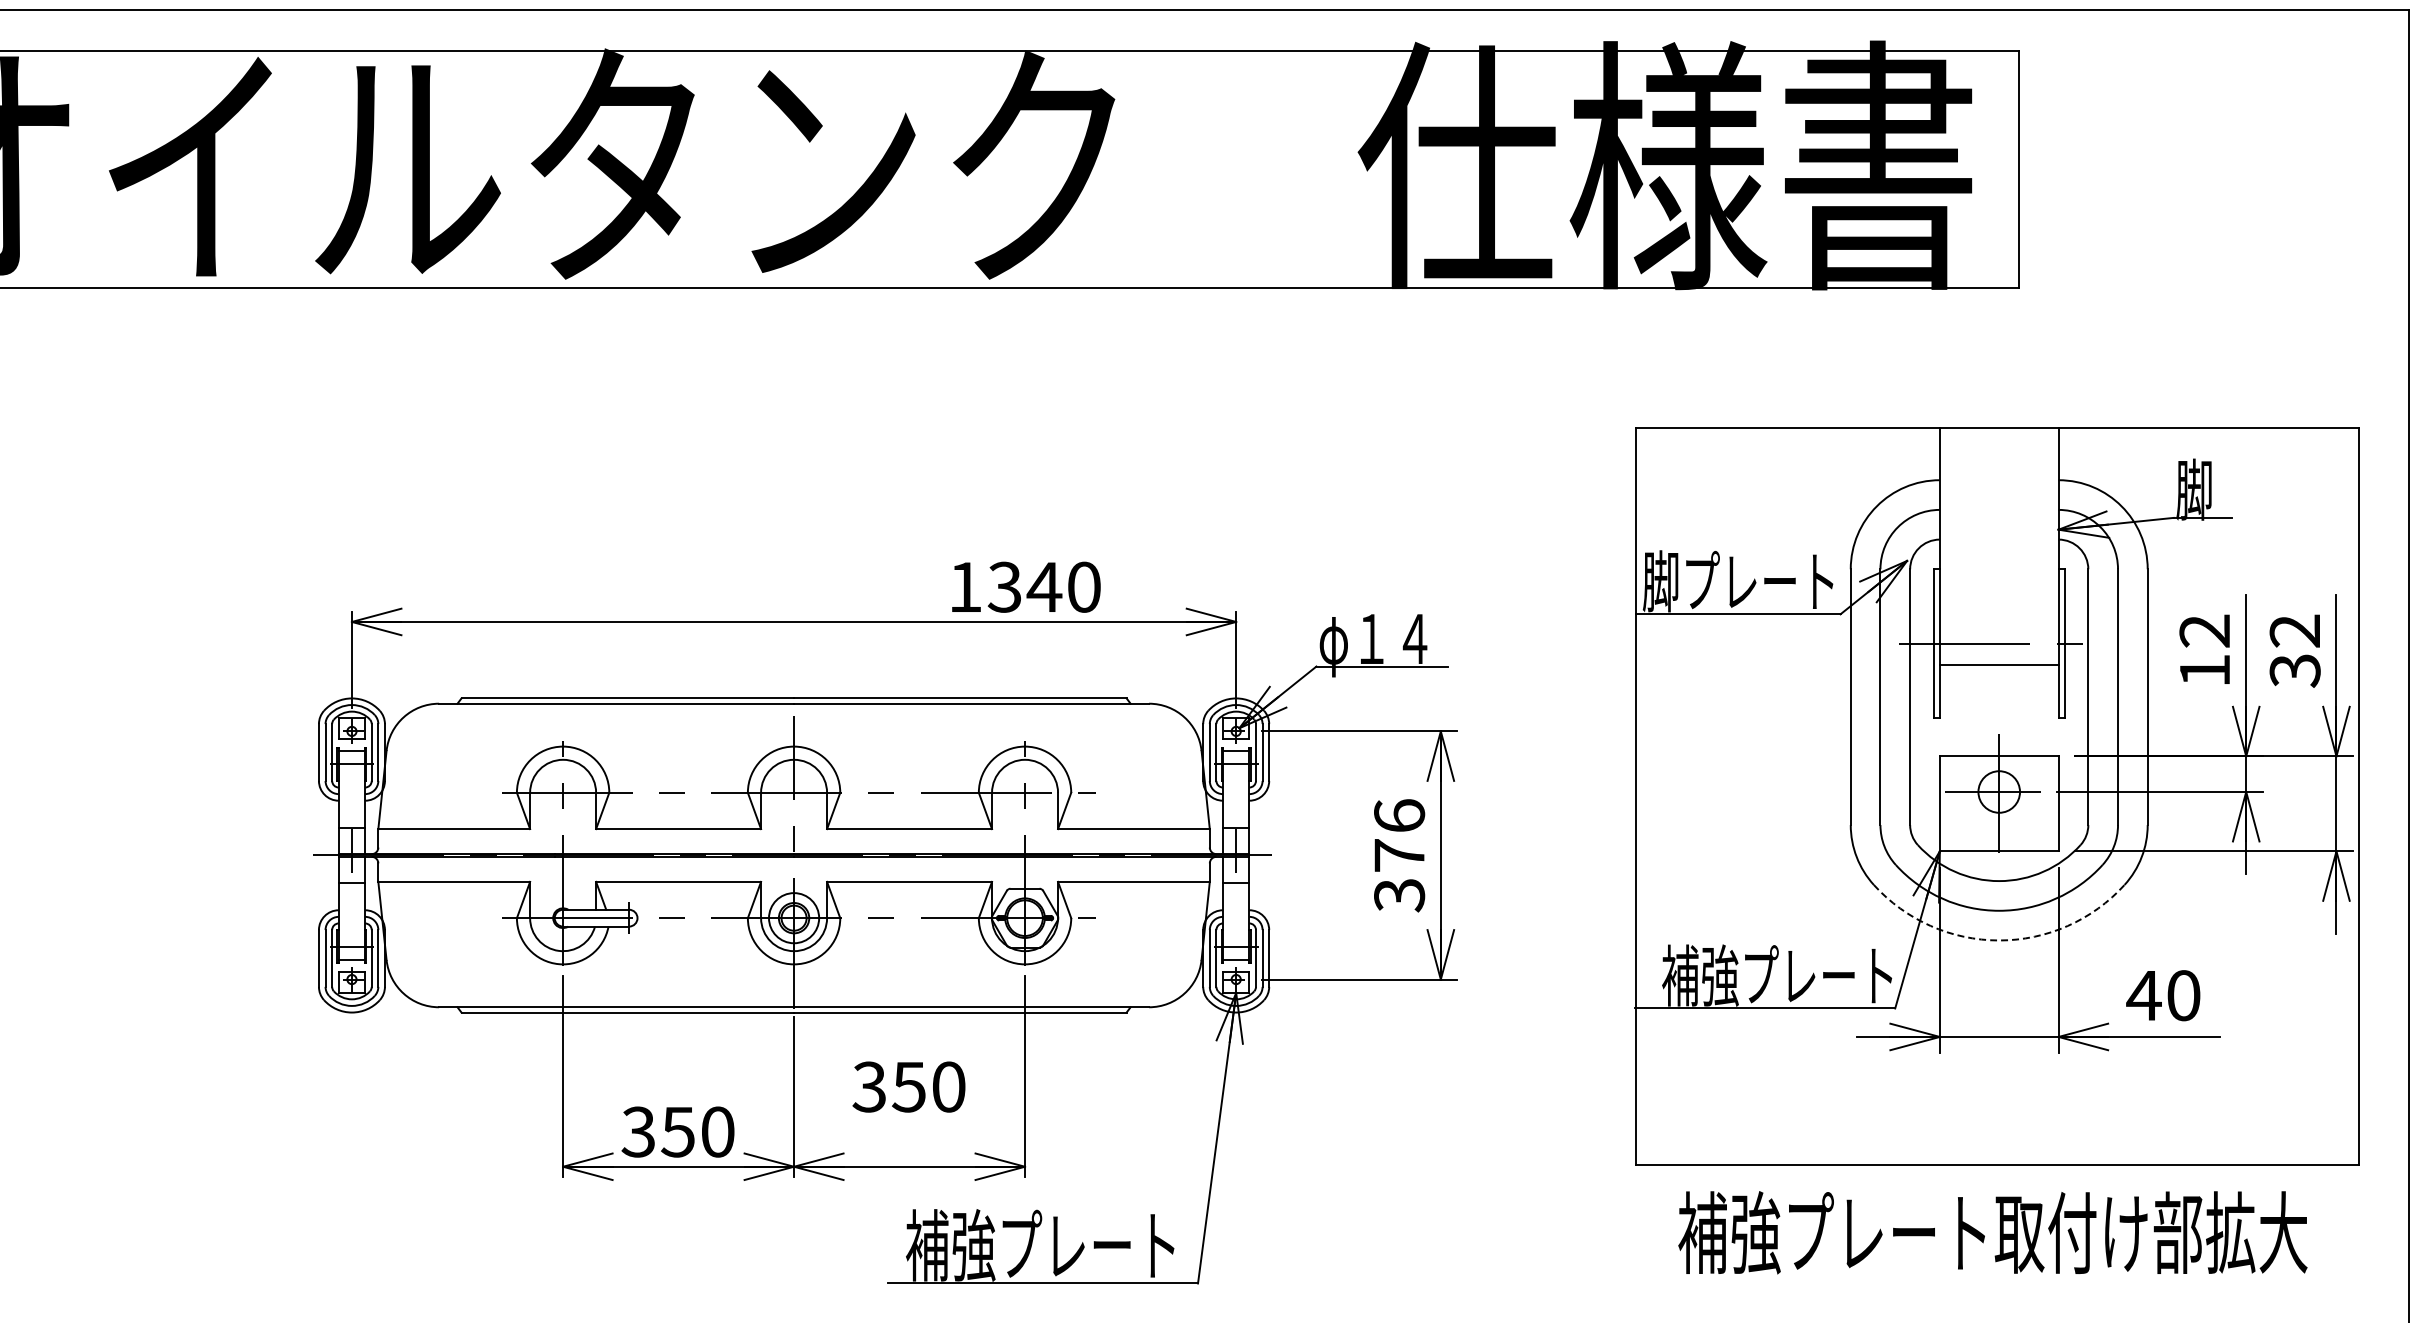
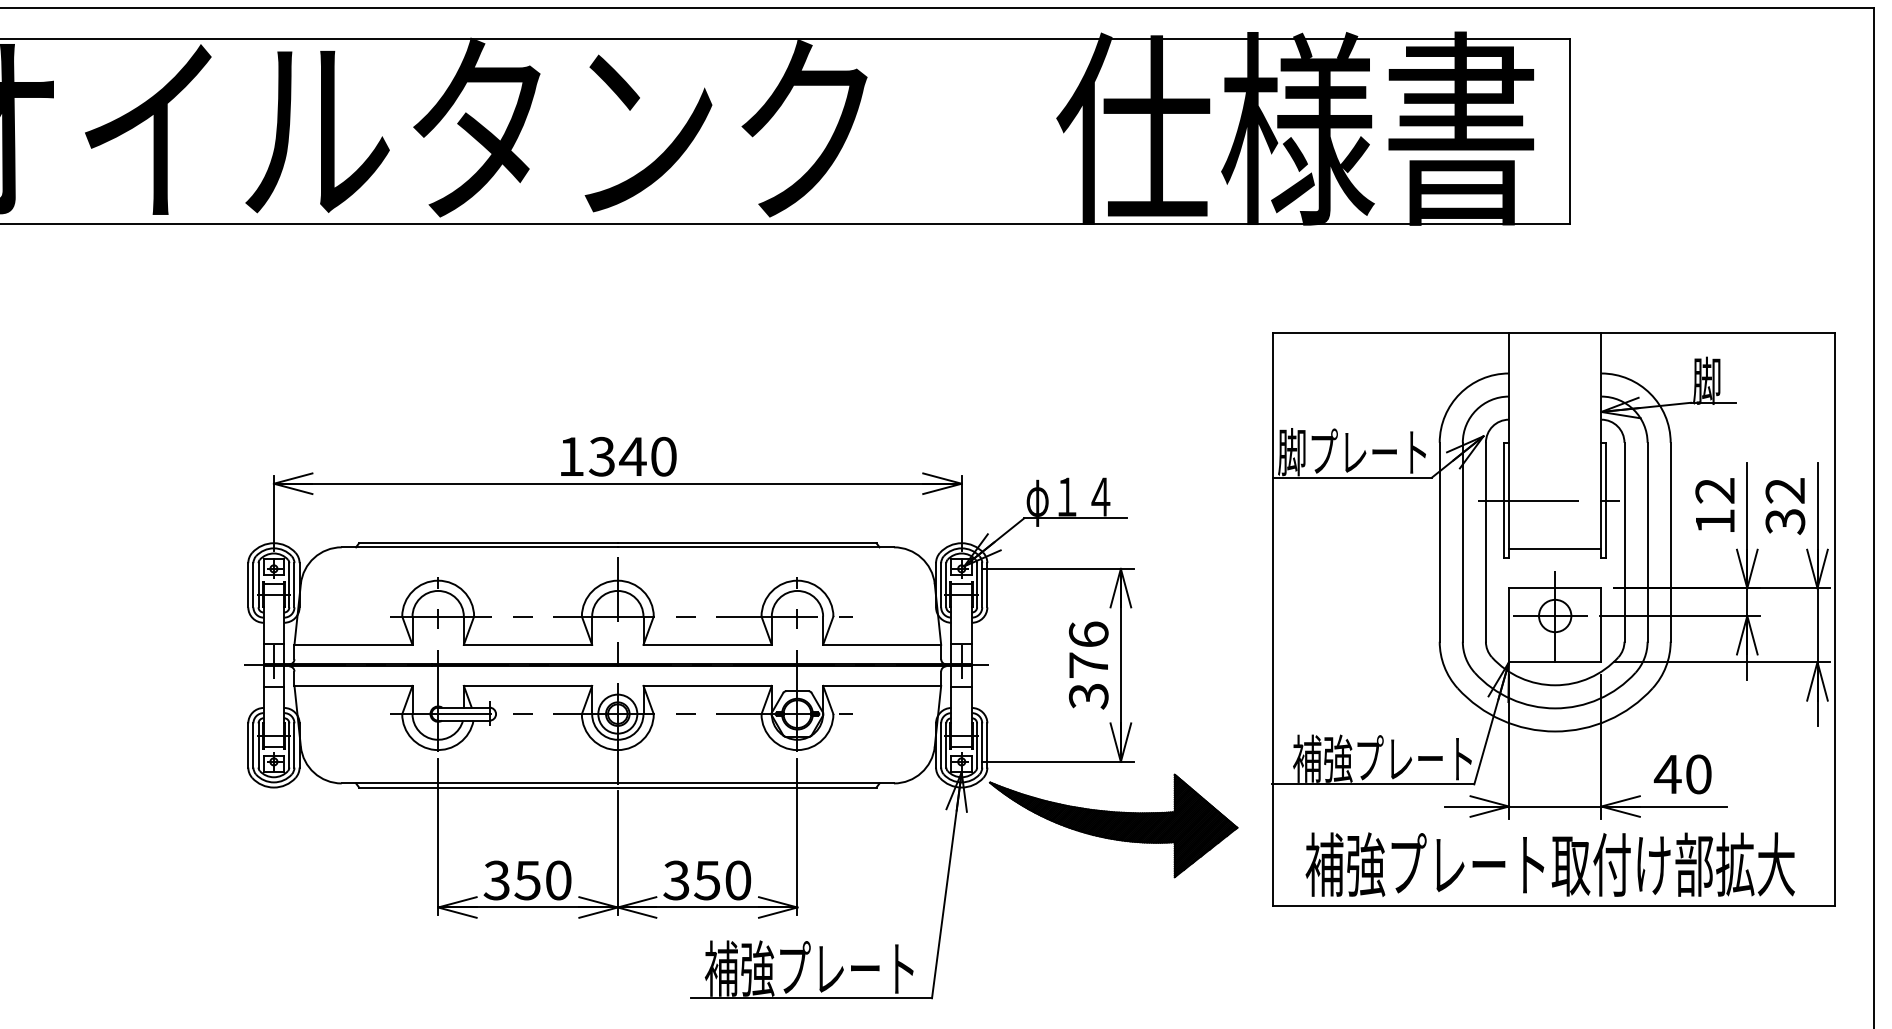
text: (1026, 586) -> (618, 456), moved
line: (1998, 664) -> (1554, 548), moved
arc: (1999, 940) -> (1555, 731), dashed -> solid
part: (1431, 1061) -> (1113, 825), added
text: (908, 1086) -> (706, 880), moved
text: (1992, 1232) -> (1549, 864), moved

